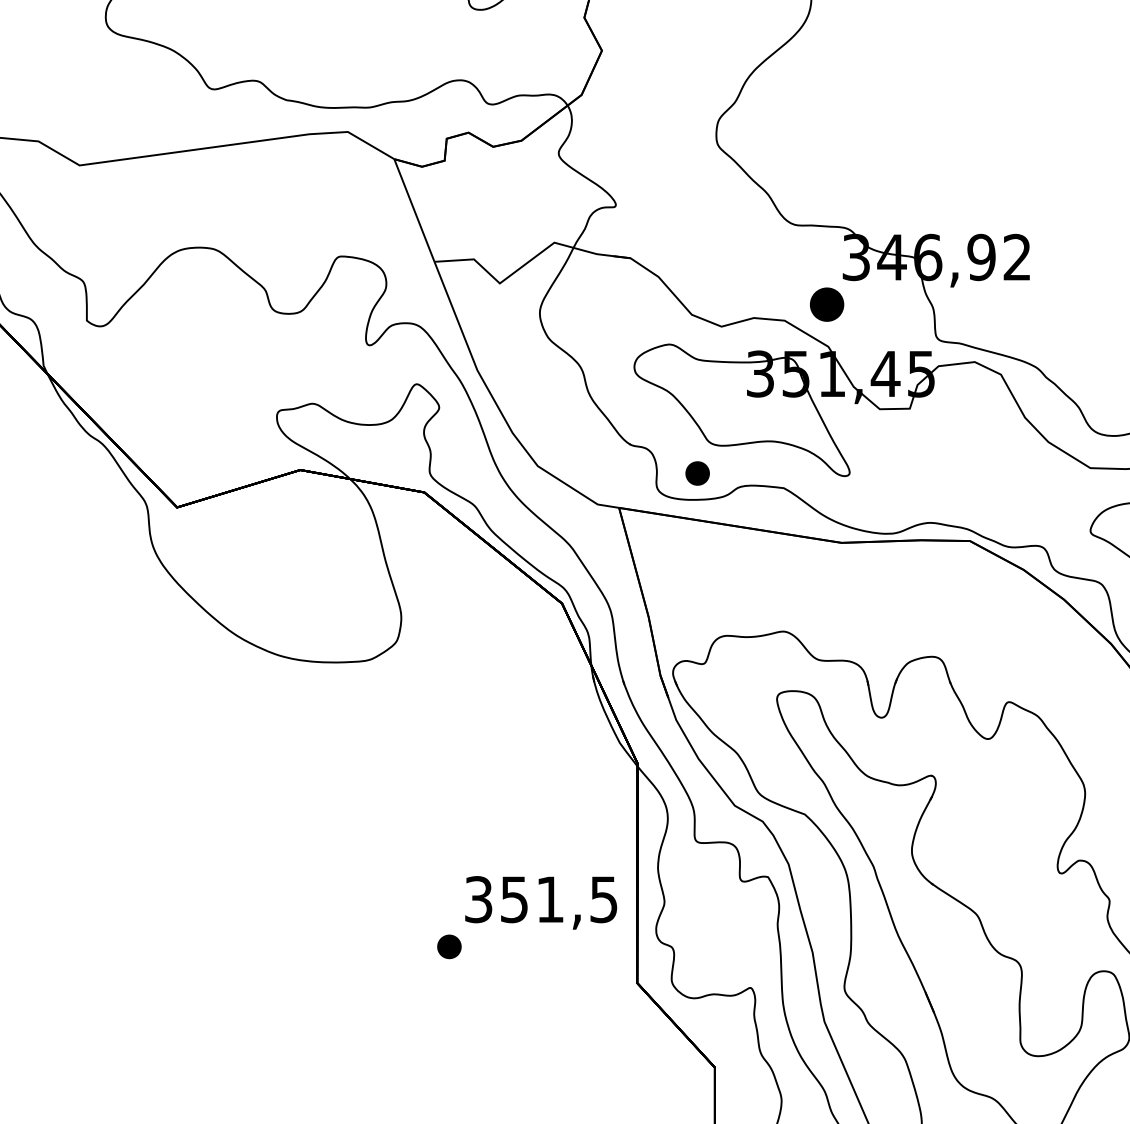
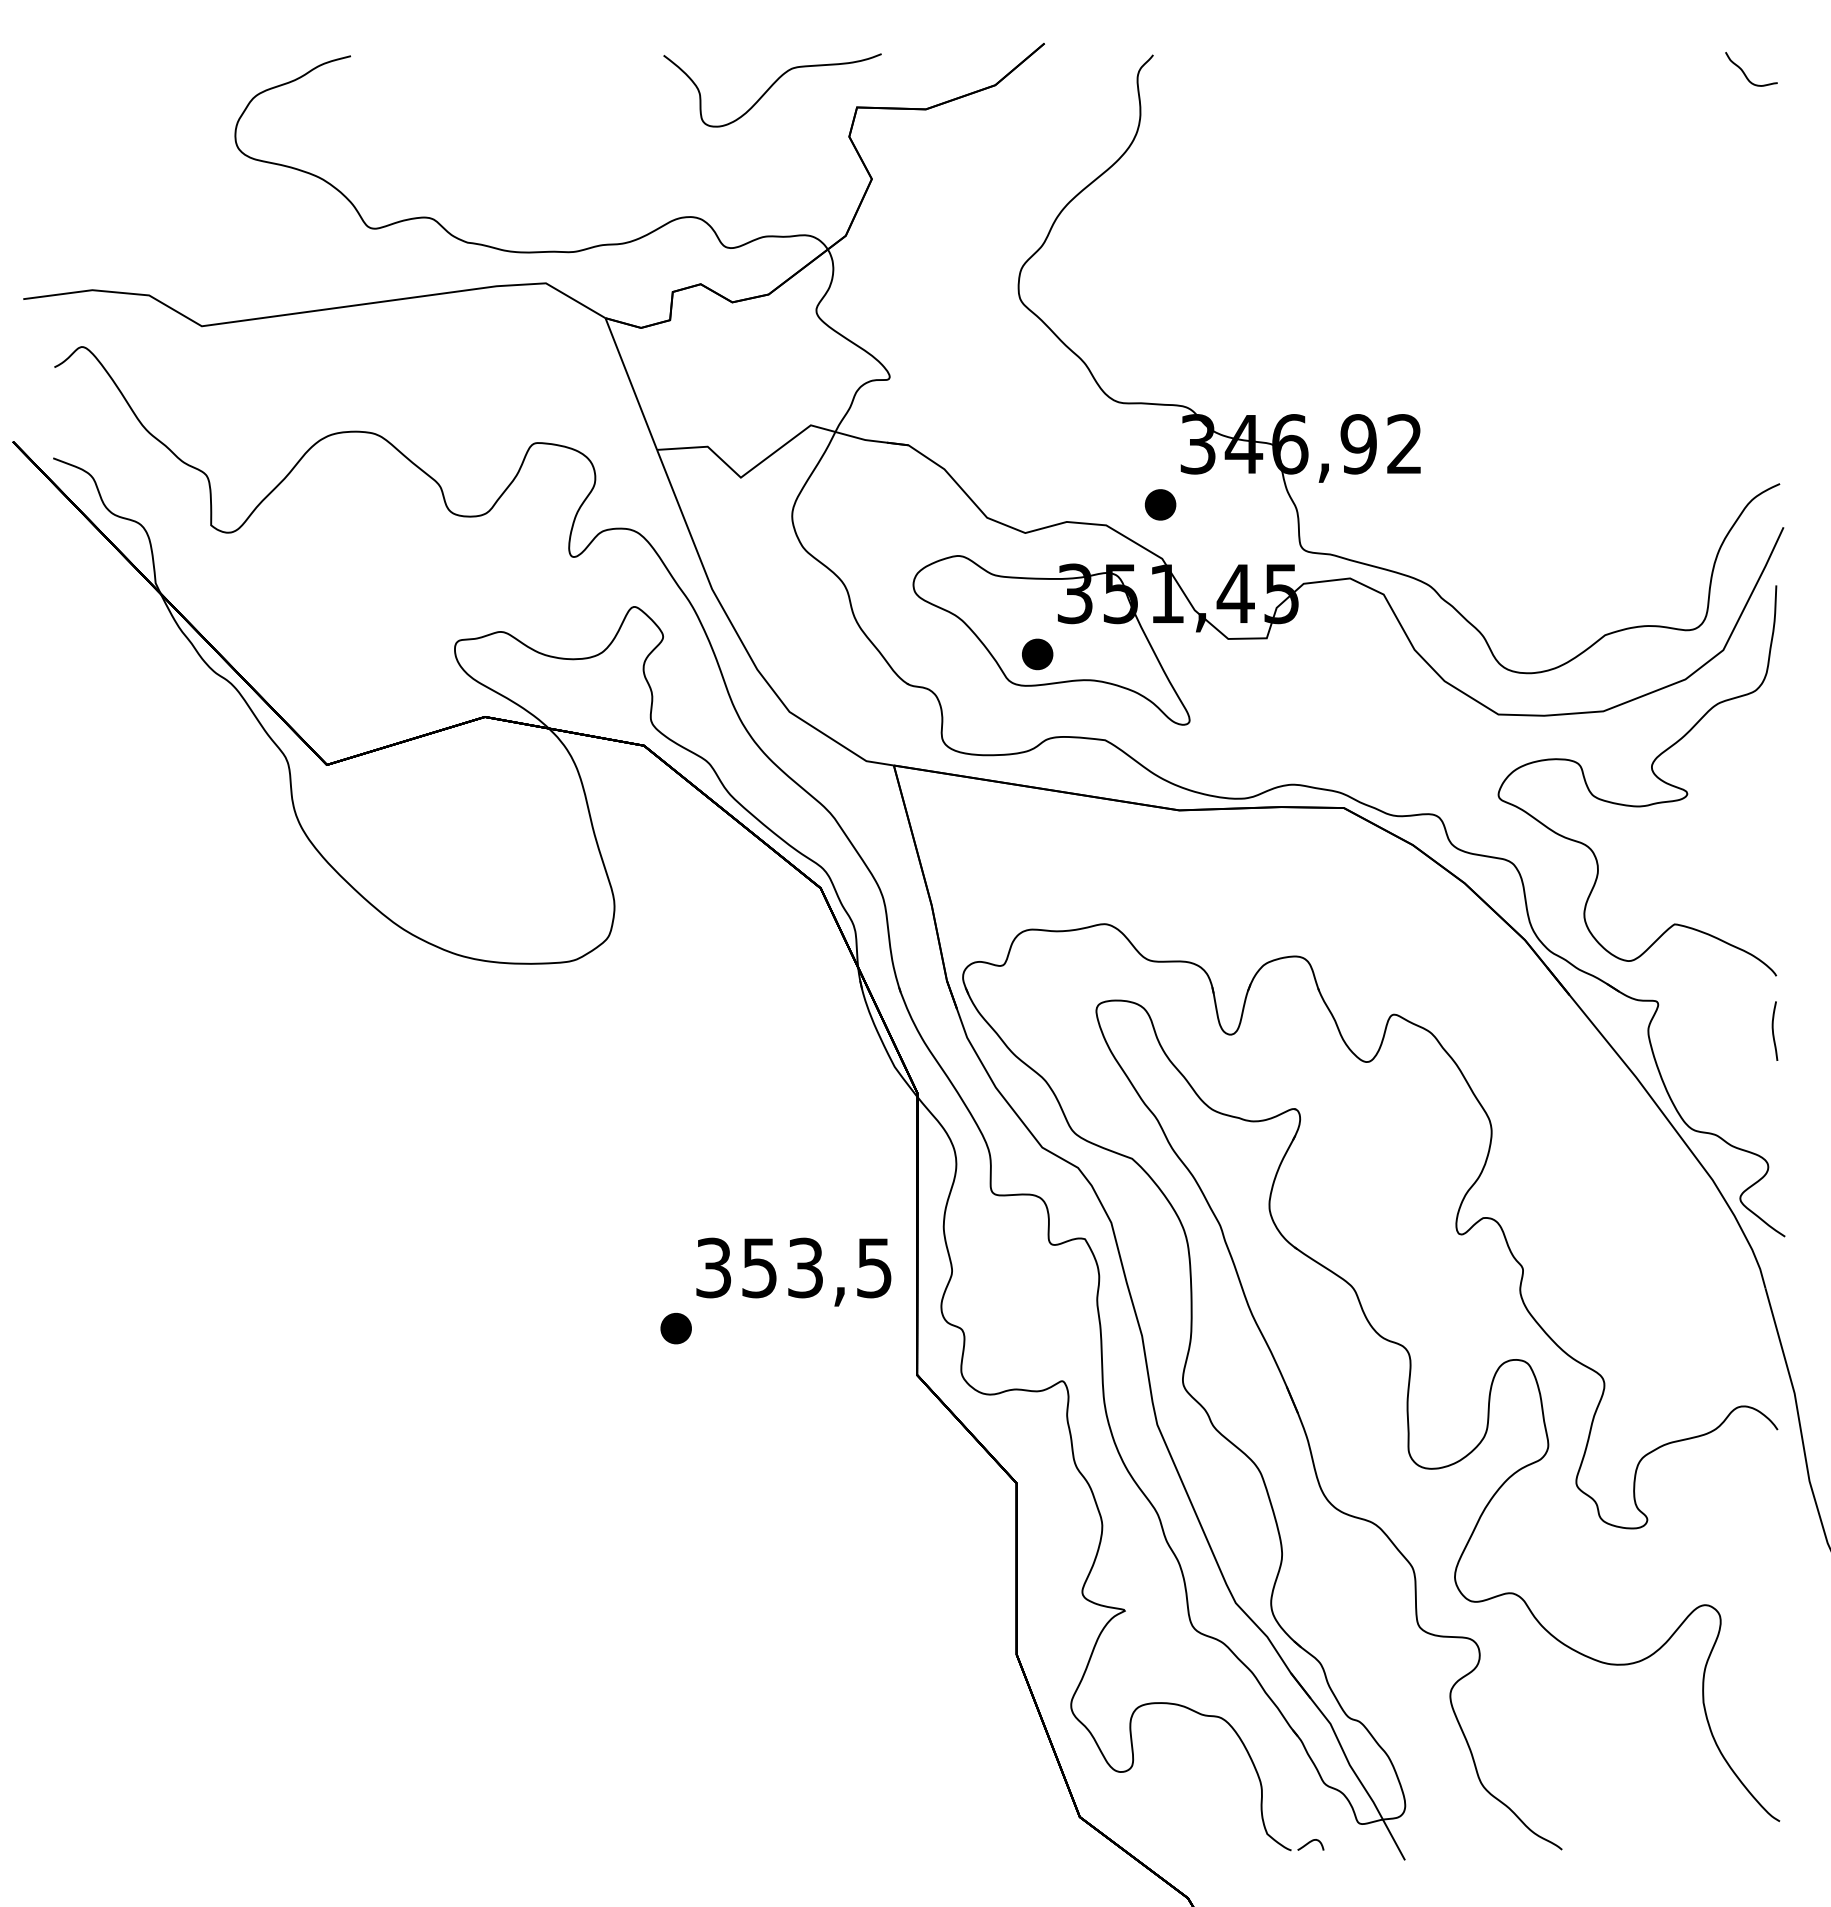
part: (826, 304) -> (1160, 504), size x0.71
part: (697, 473) -> (1037, 654), moved
text: (550, 899) -> (805, 1267), 351,5 -> 353,5

